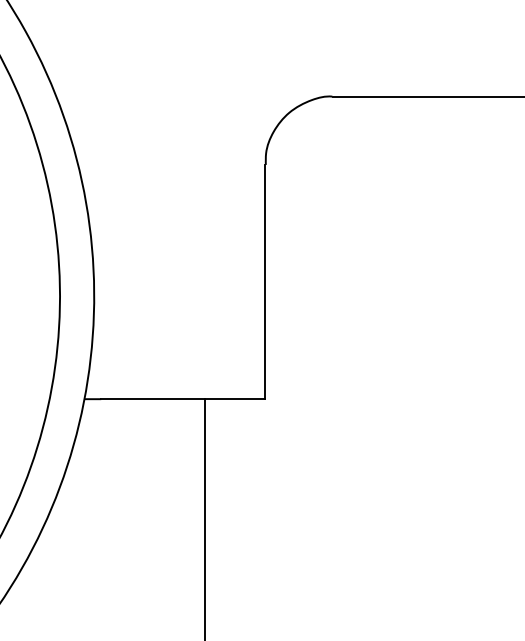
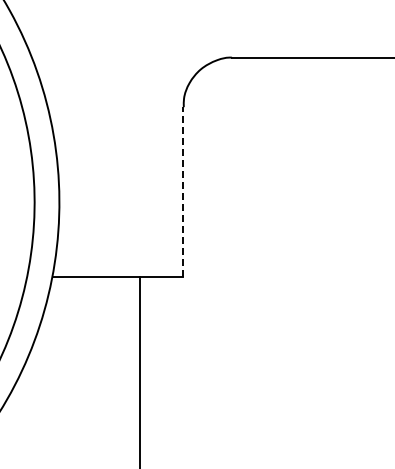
line: (265, 282) -> (183, 192), solid -> dashed

